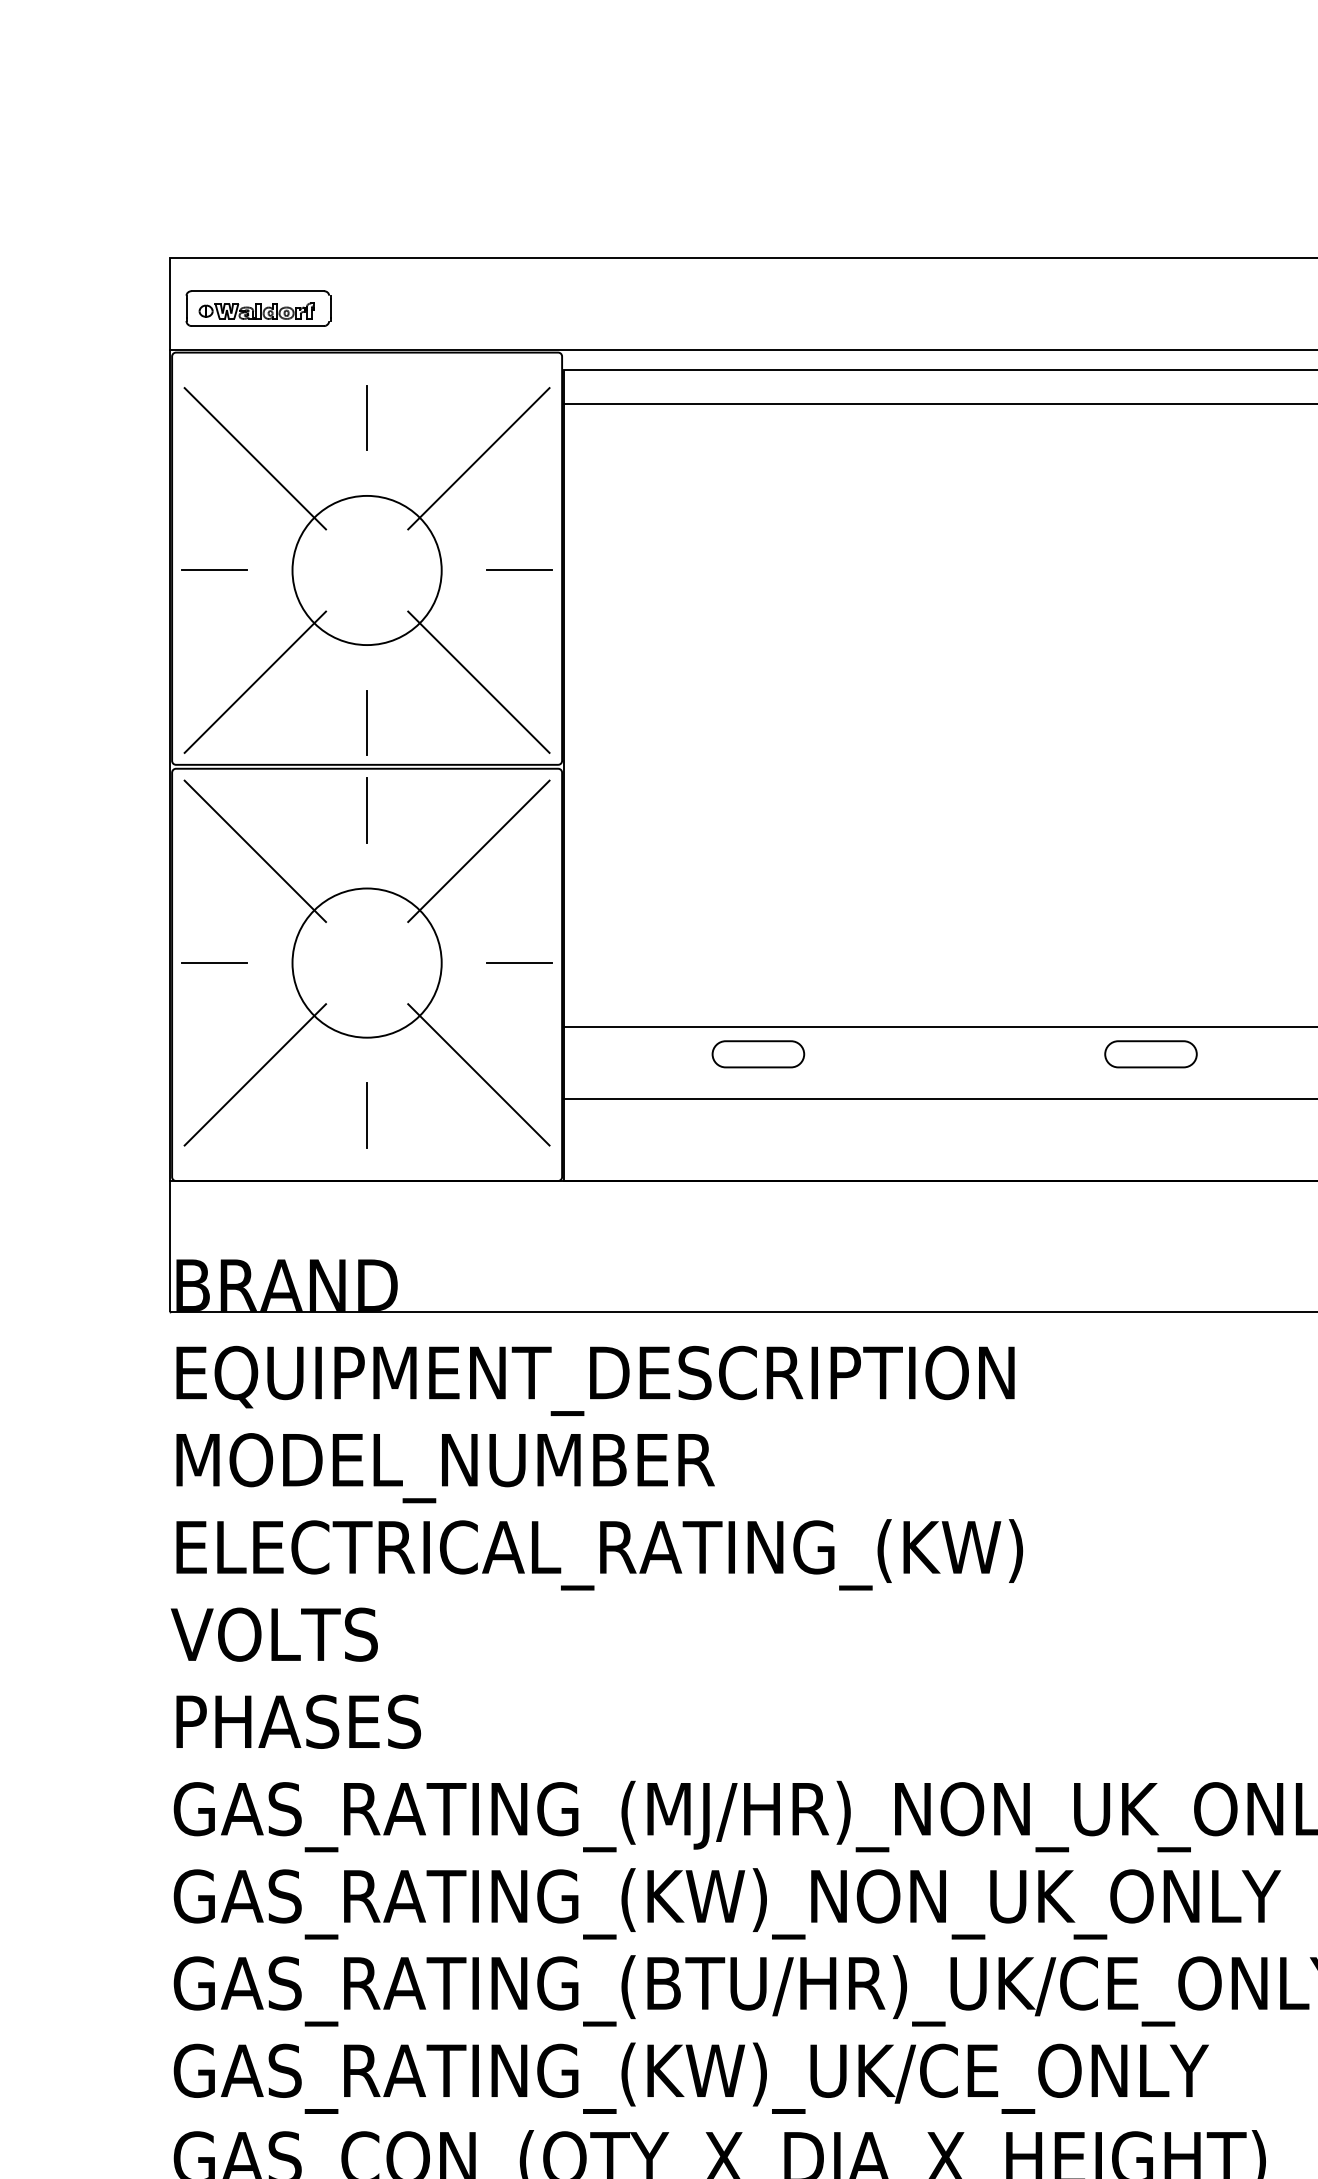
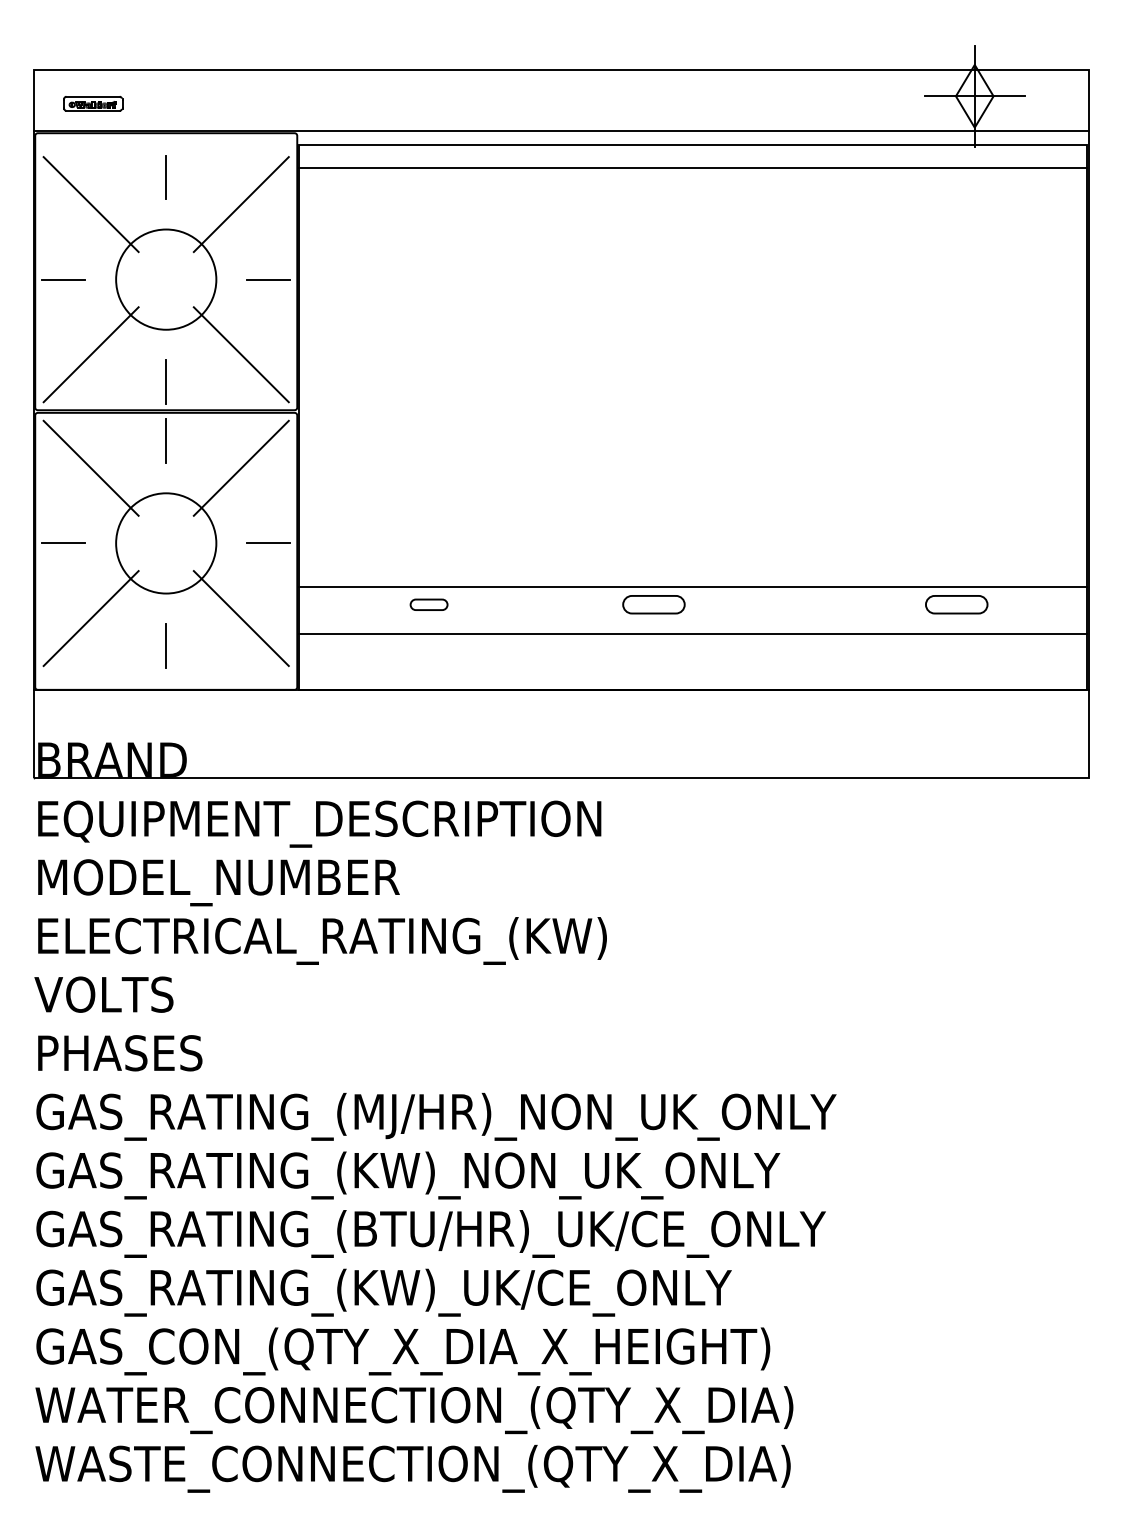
part: (258, 308) -> (93, 103), size x0.6
part: (757, 1053) -> (428, 604), size x0.6
part: (1150, 1053) -> (653, 604), moved

